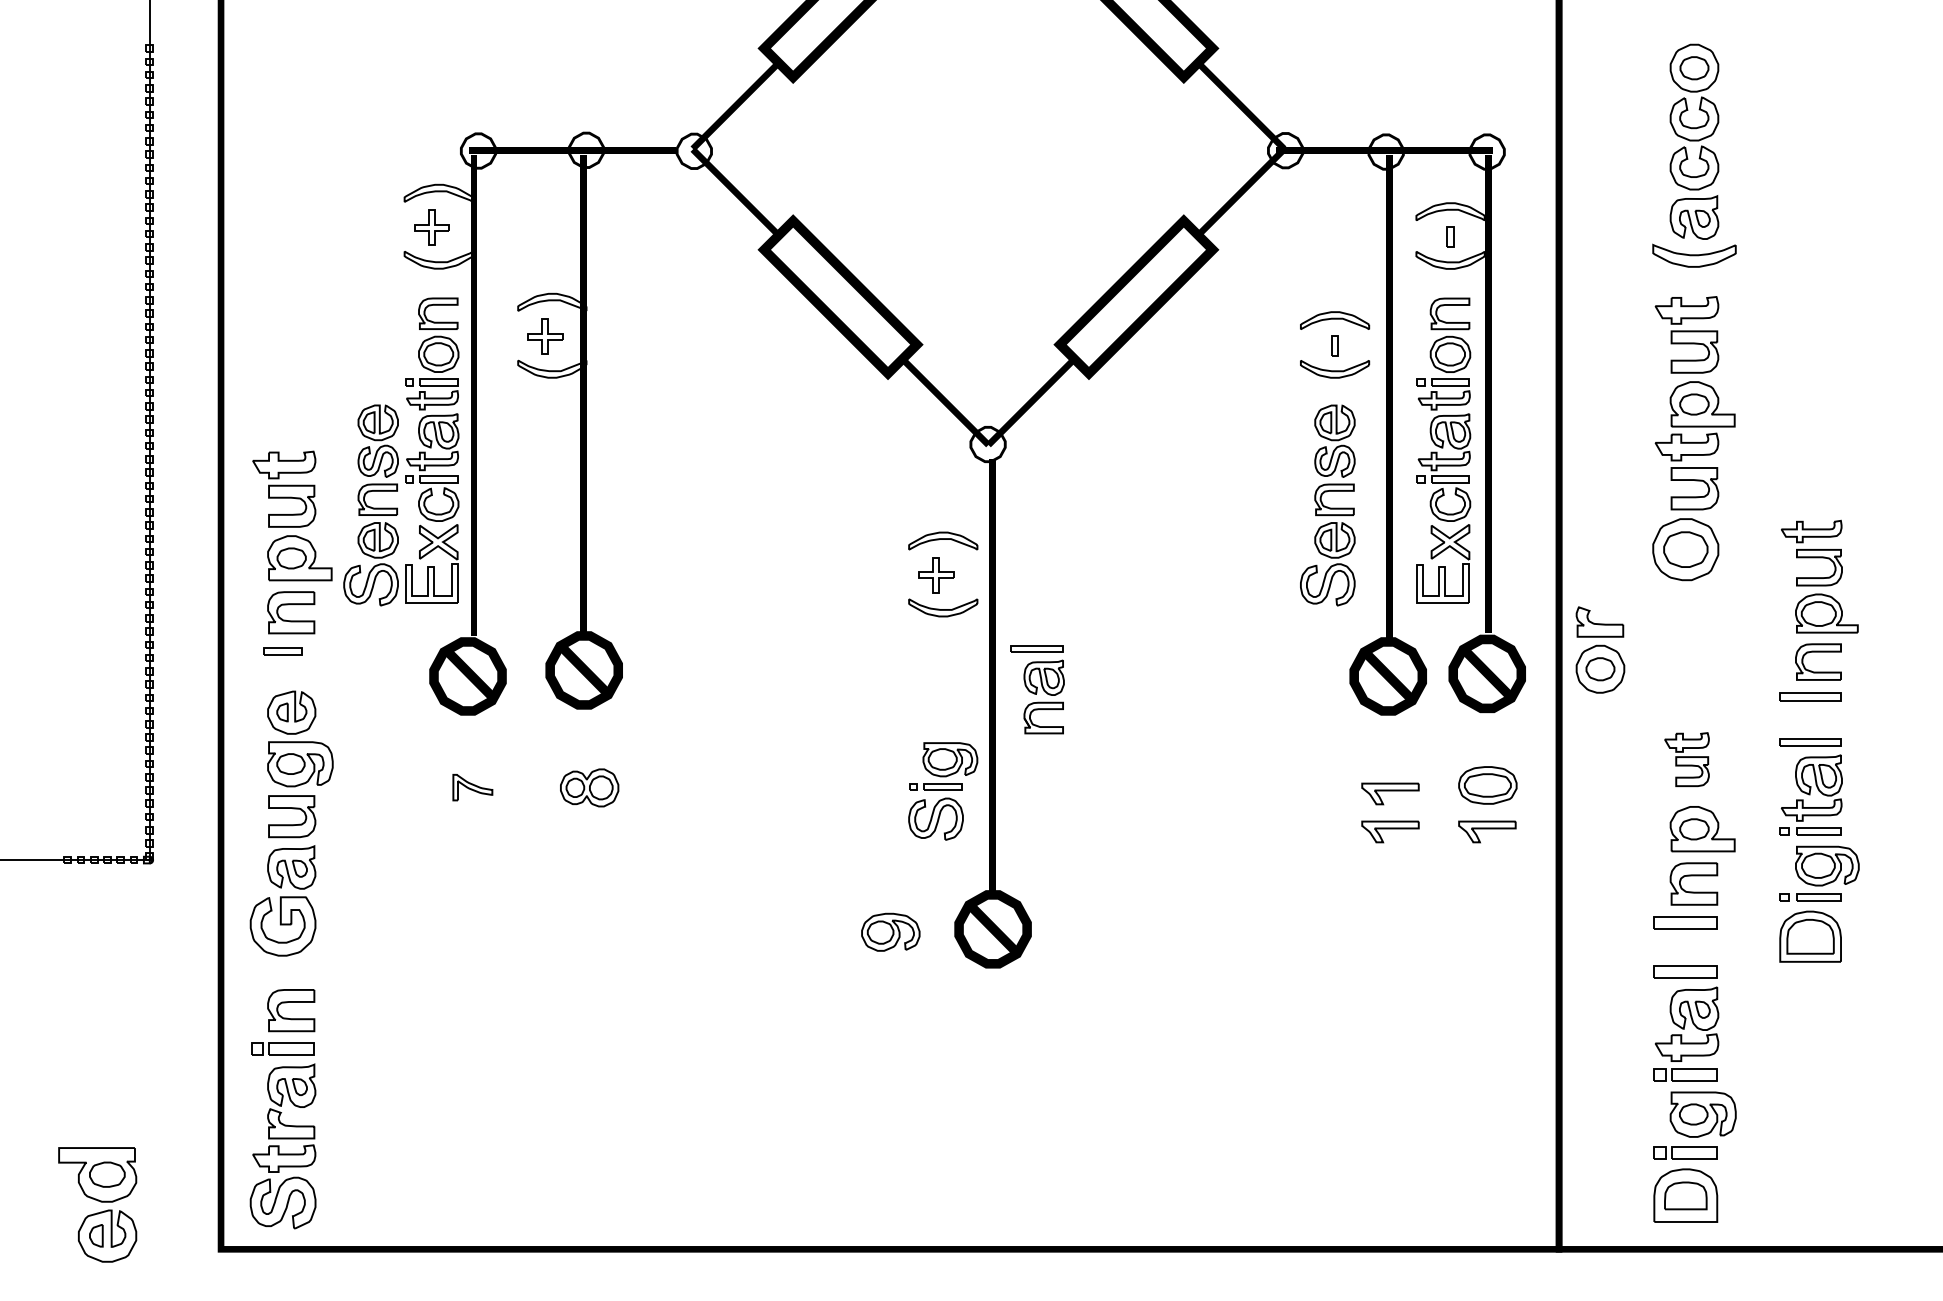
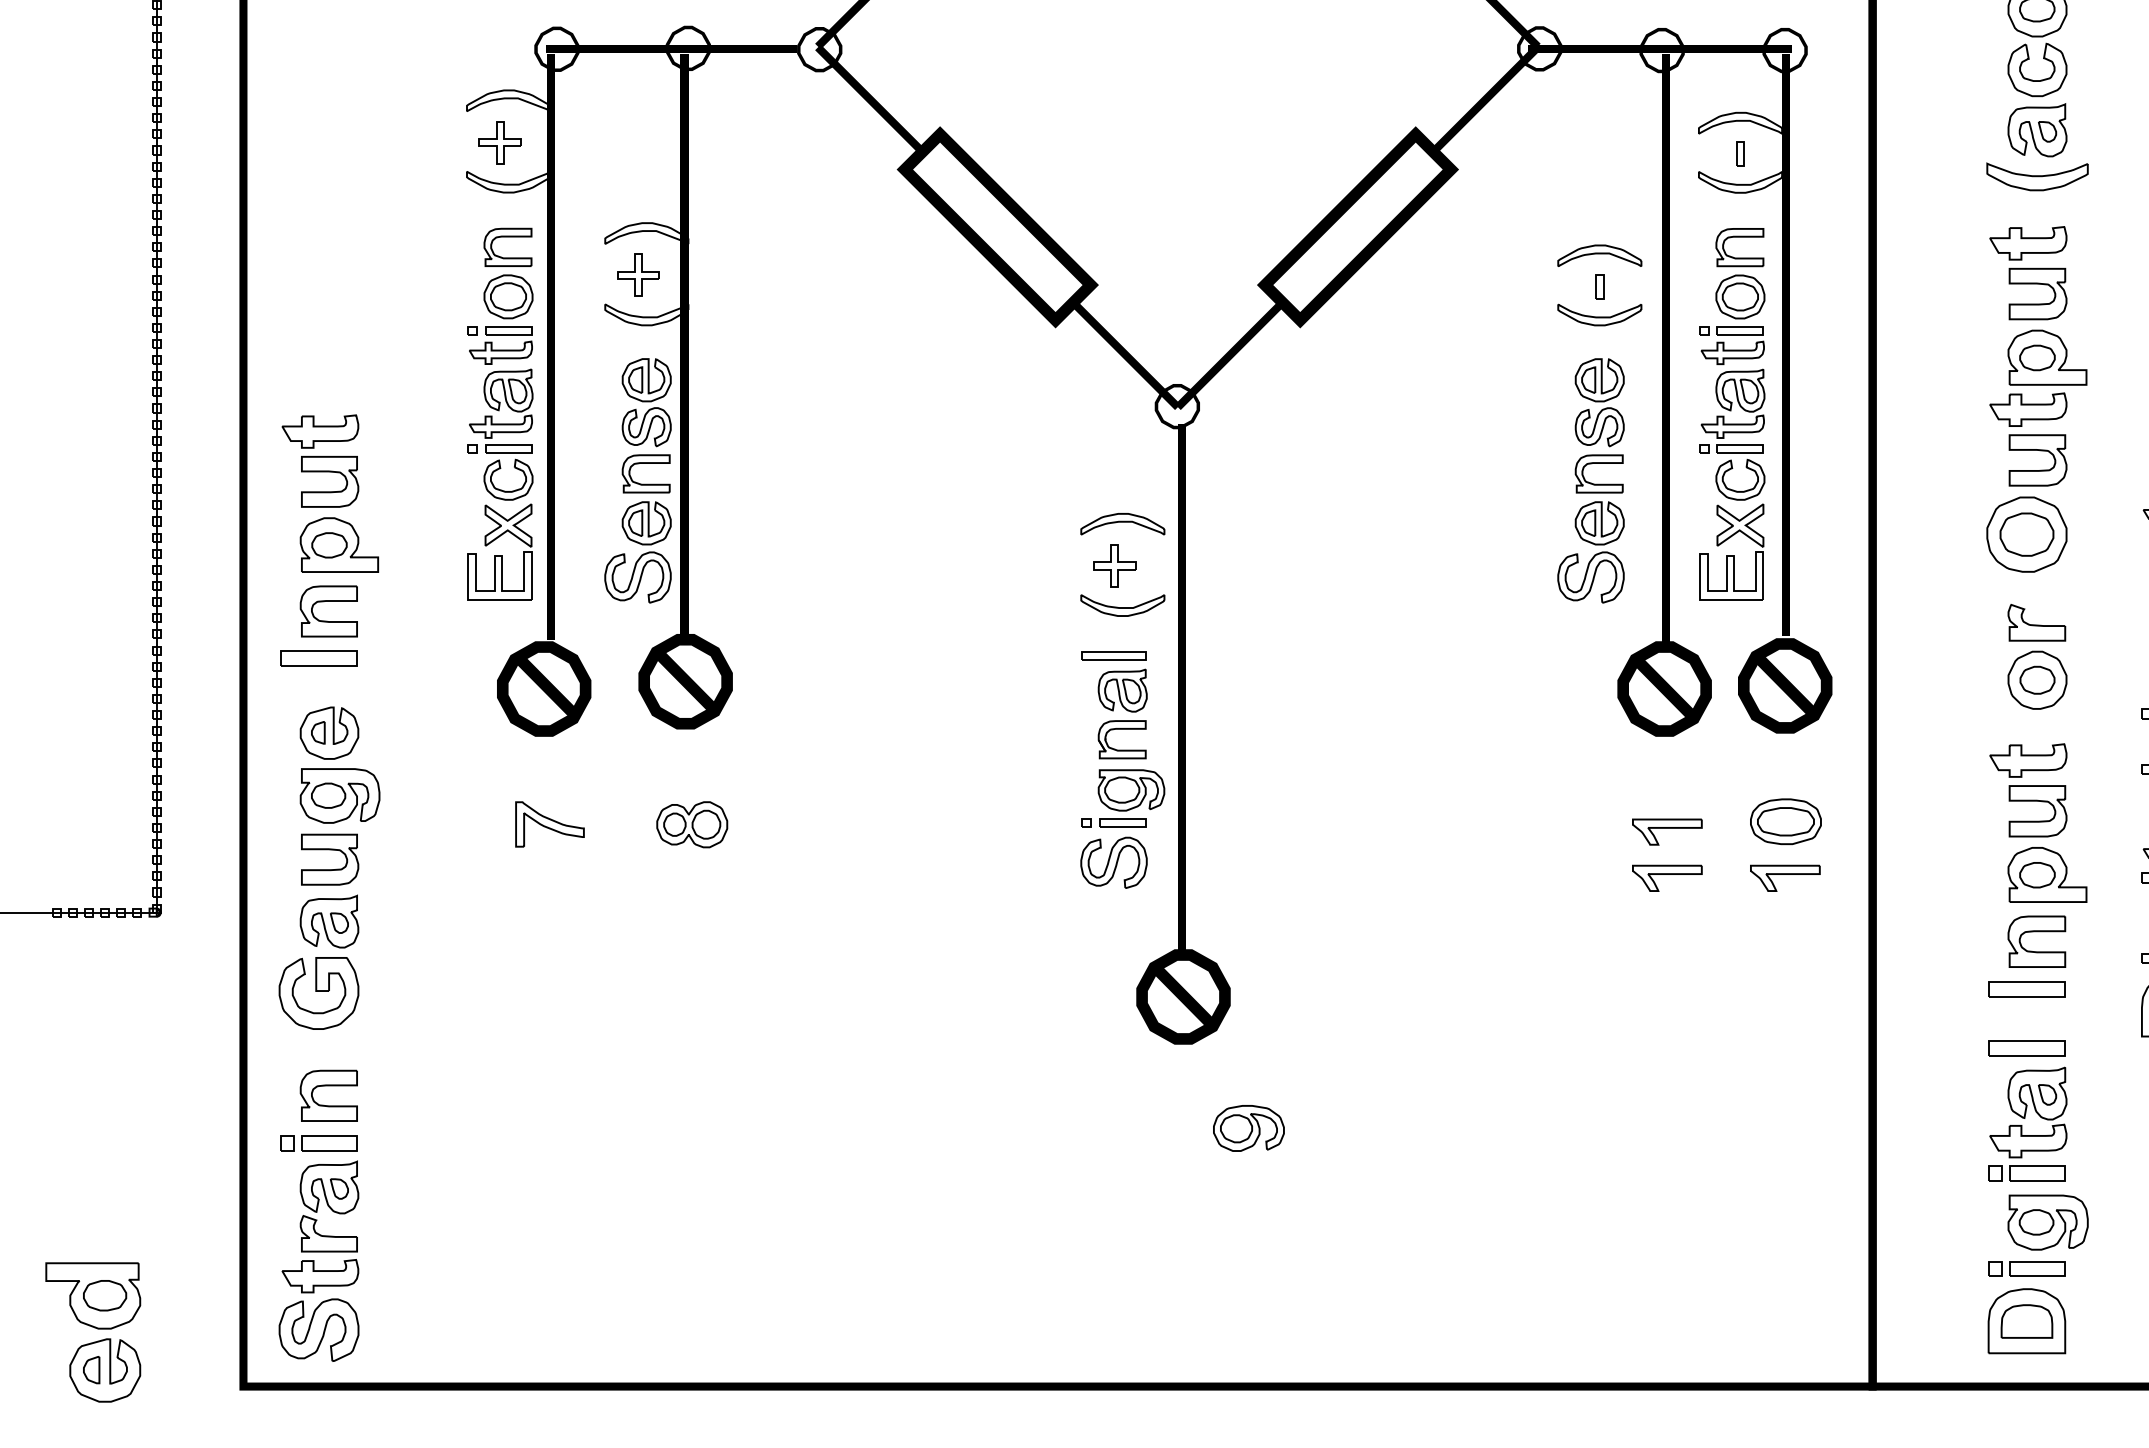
part: (370, 505) -> (637, 480), moved
part: (1600, 649) -> (2037, 656), moved
part: (282, 651) -> (318, 658), size x1.67
part: (1037, 689) -> (1114, 704), moved
part: (1686, 759) -> (2027, 790), size x1.43
part: (472, 787) -> (549, 824), size x1.43
part: (890, 931) -> (1248, 1127), moved

